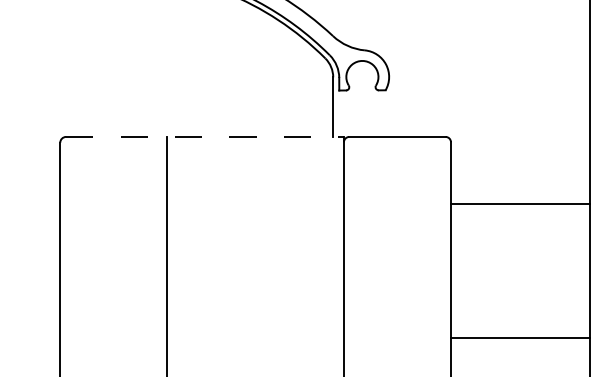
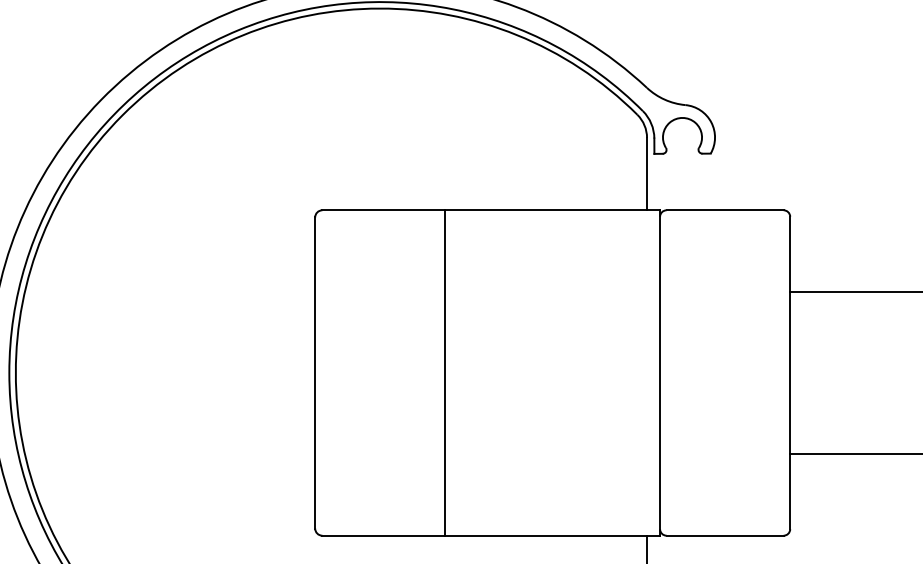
line: (205, 137) -> (491, 210), dashed -> solid

